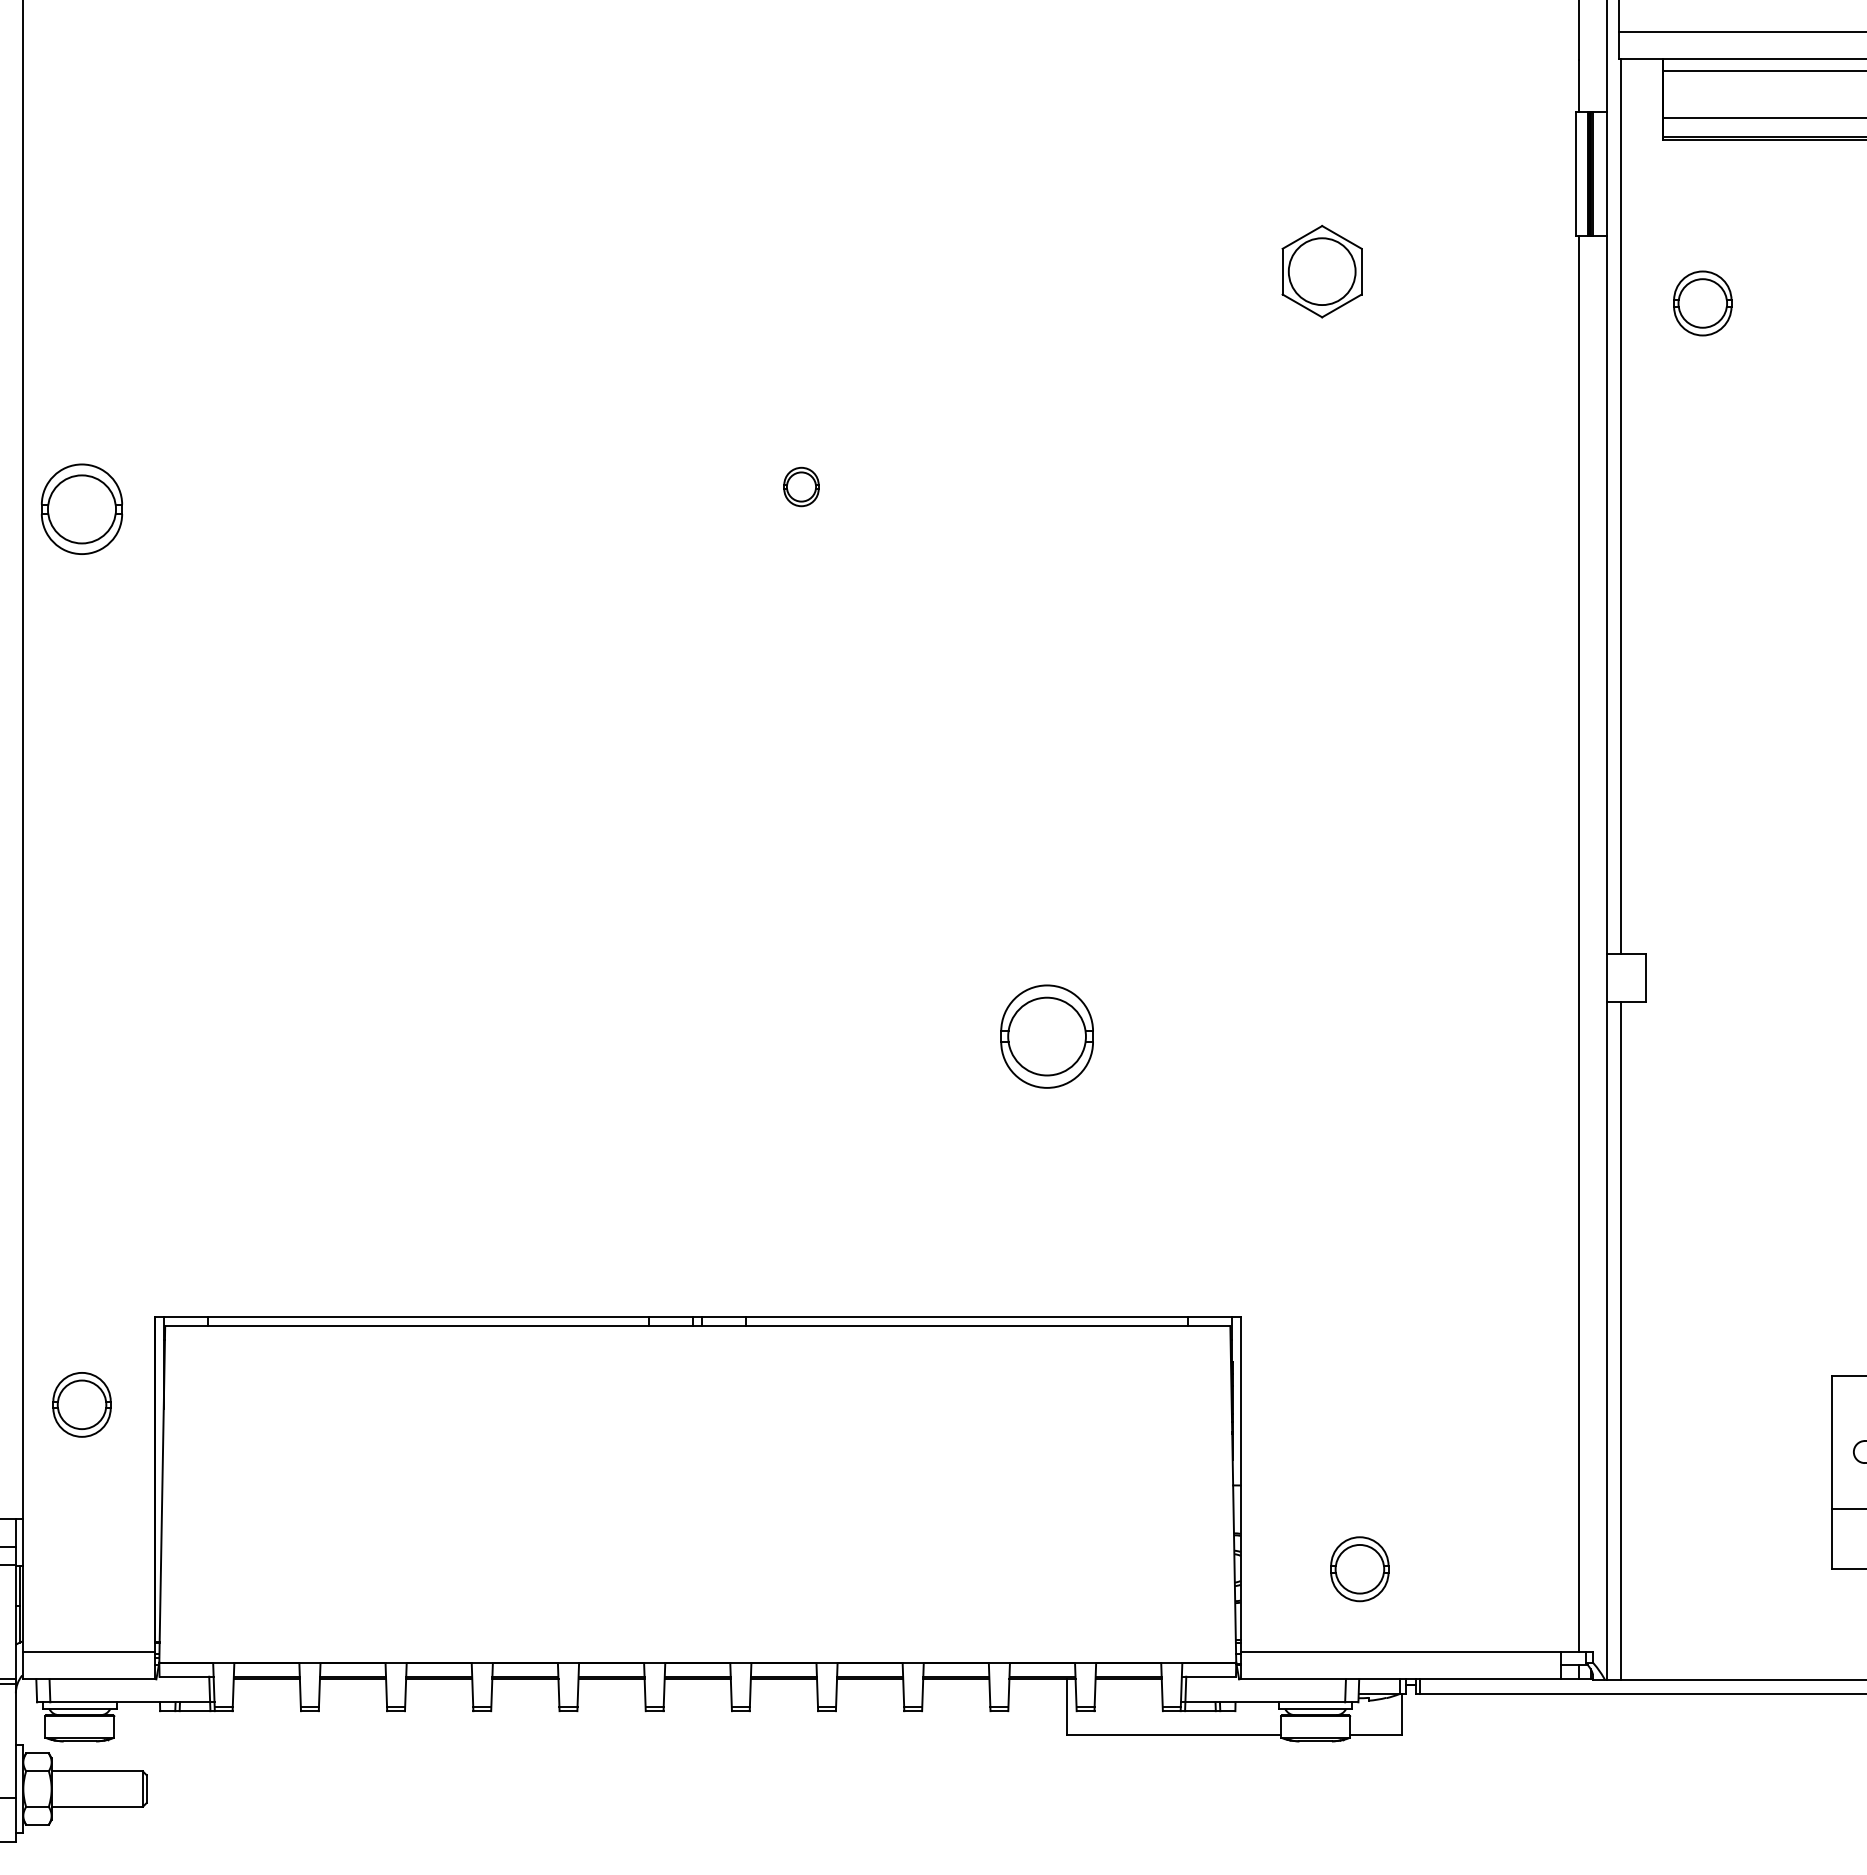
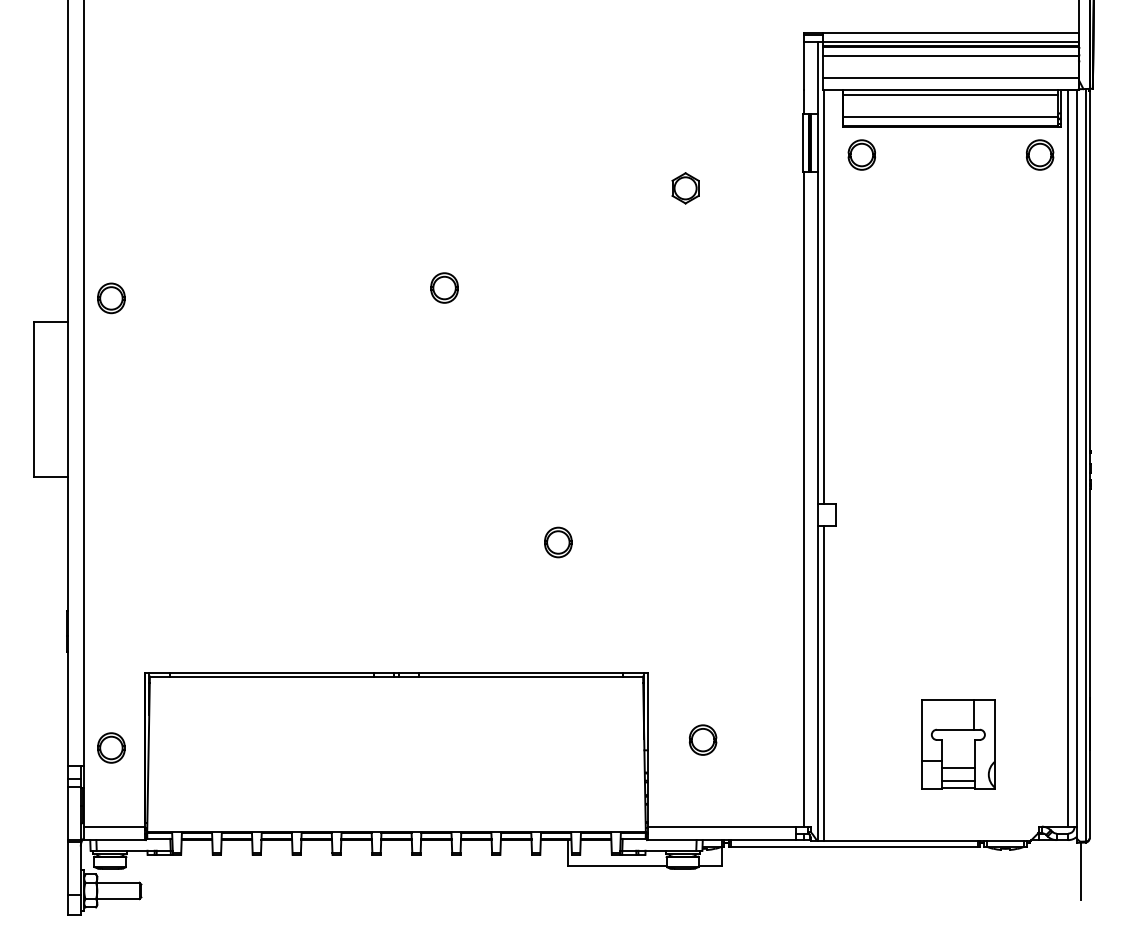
part: (1321, 272) -> (685, 188), size x0.71
part: (1701, 302) -> (861, 154), moved
part: (801, 485) -> (444, 287), size x1.67
part: (82, 509) -> (111, 298), size x0.71
part: (1047, 1036) -> (558, 542), size x0.62
part: (82, 1403) -> (111, 747), moved
part: (1358, 1567) -> (702, 739), moved

